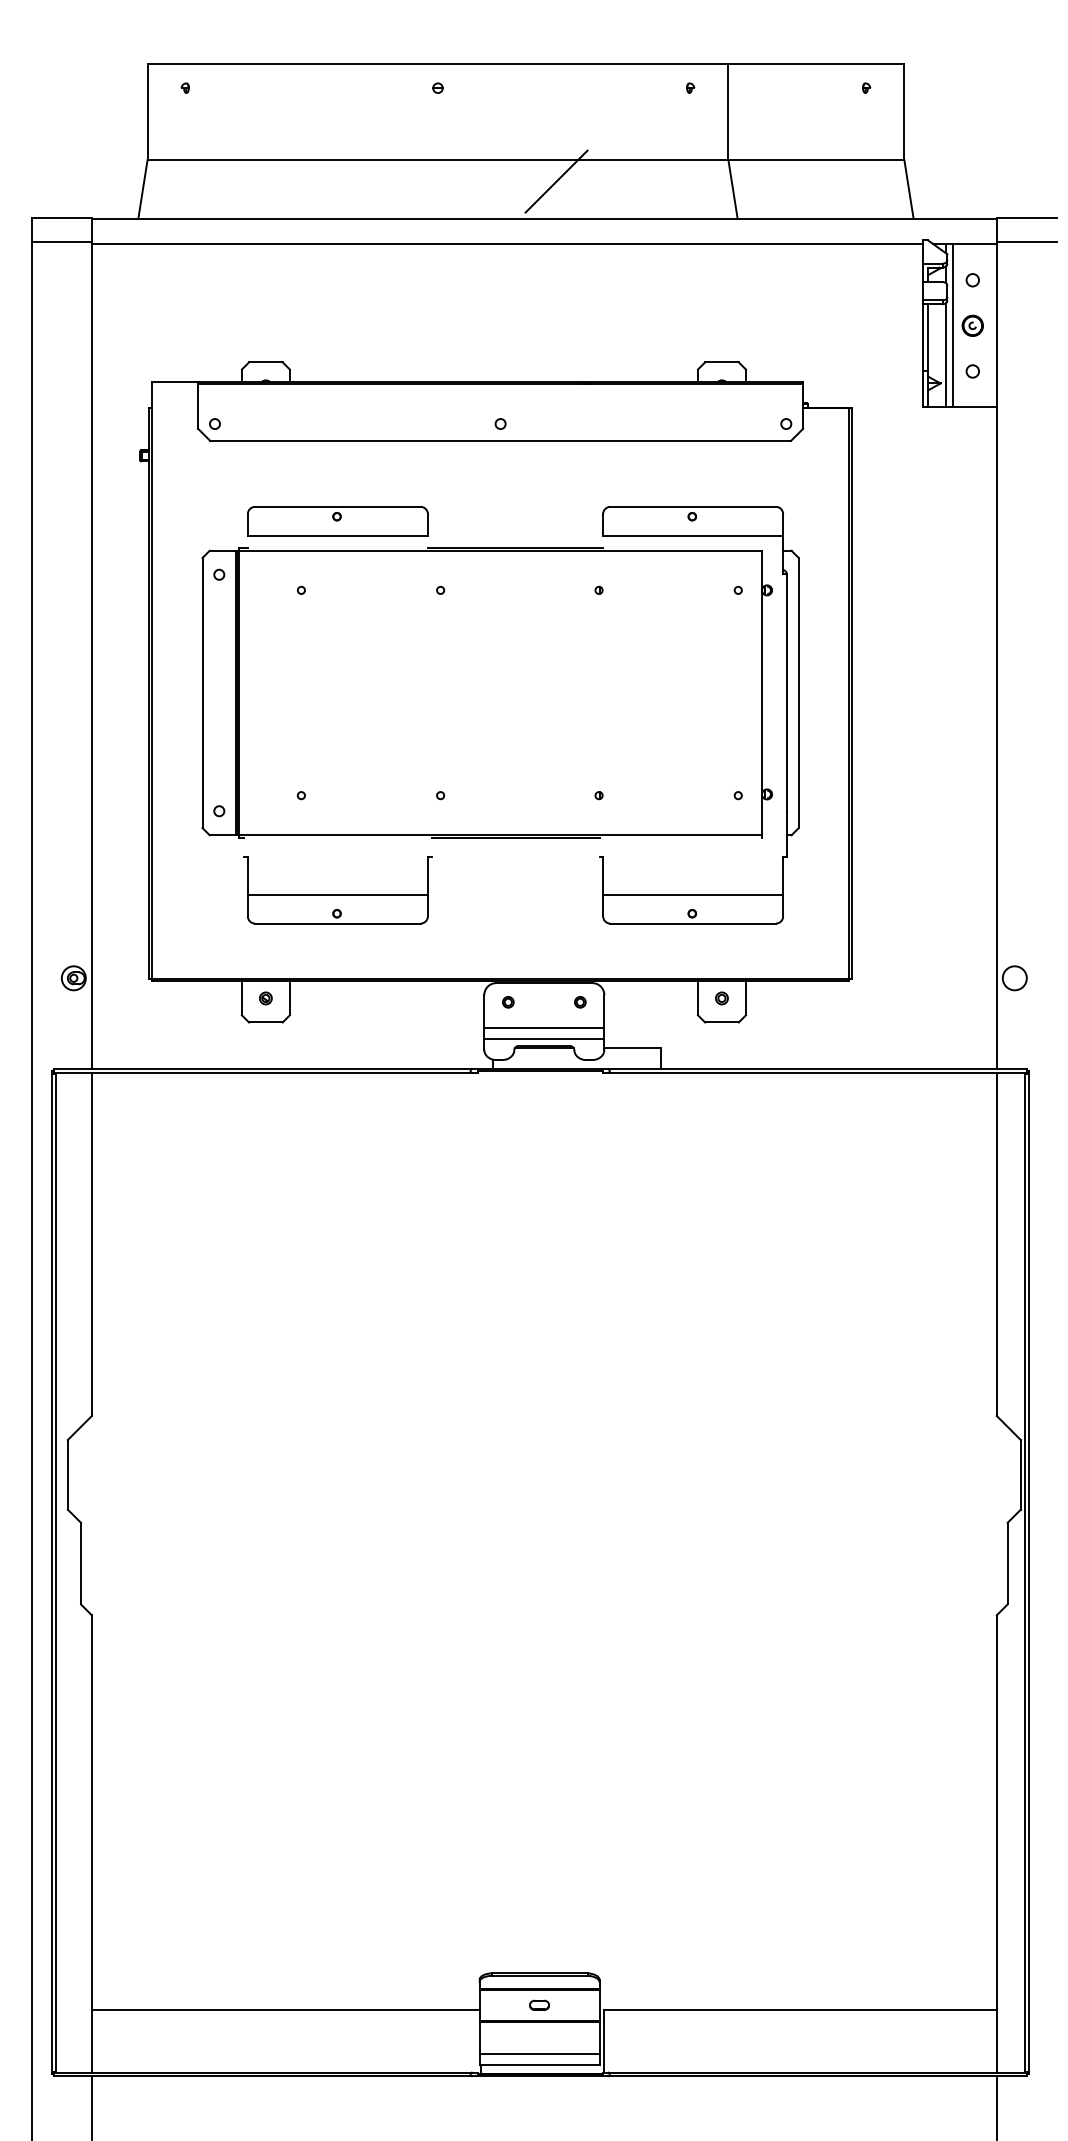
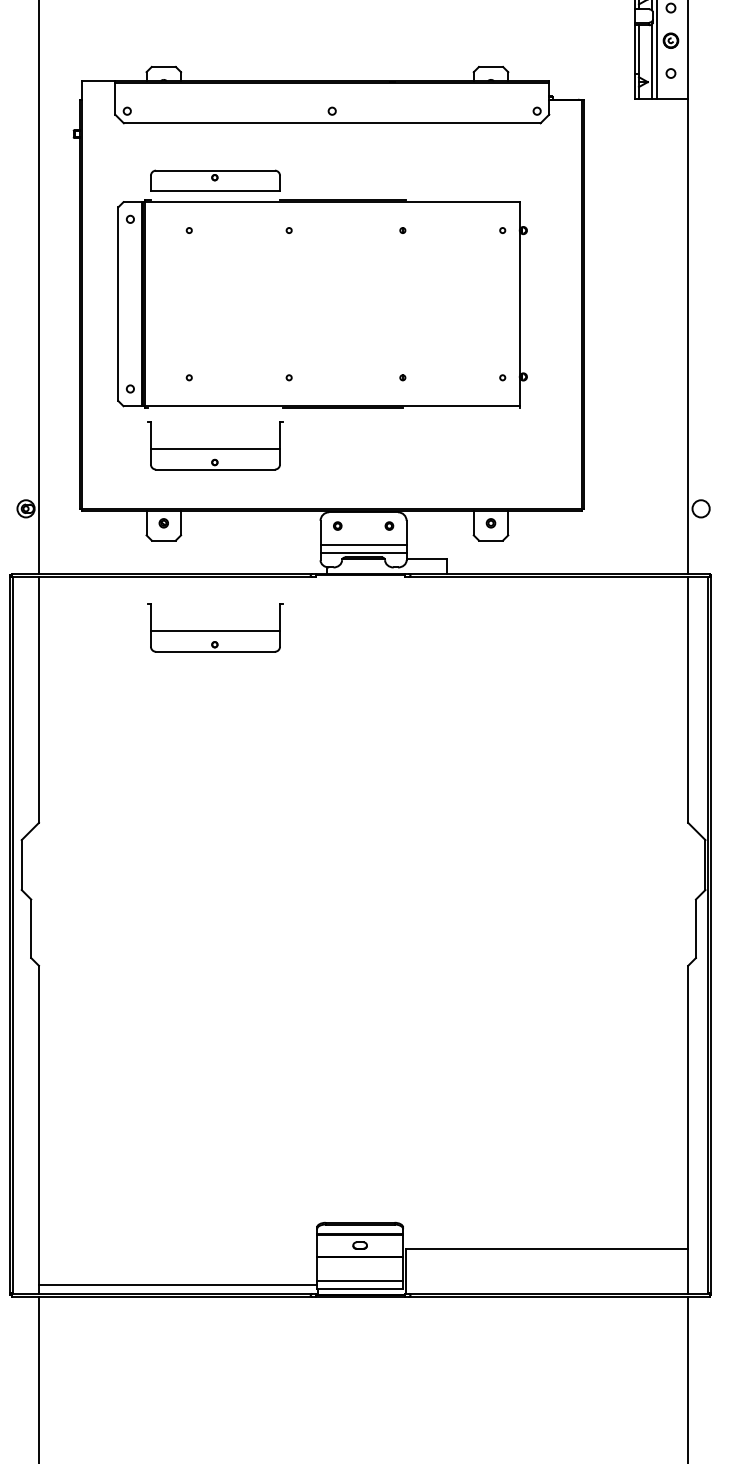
part: (786, 715) -> (537, 320), removed
part: (337, 1144) -> (215, 628), added
line: (285, 2009) -> (177, 1285), moved

